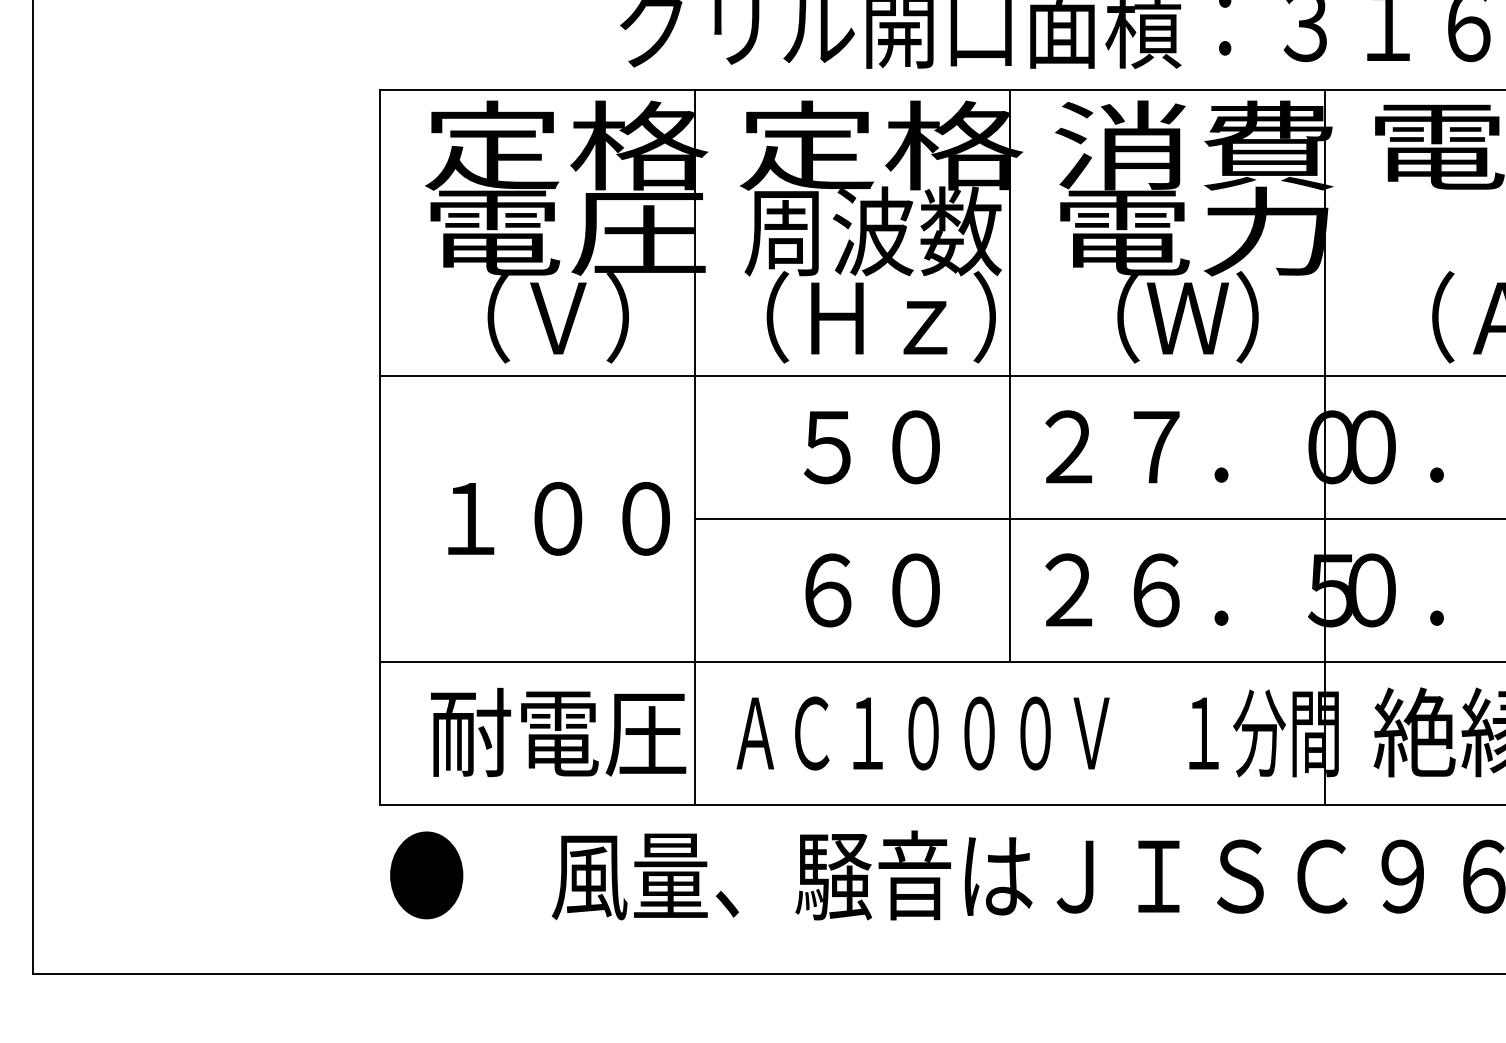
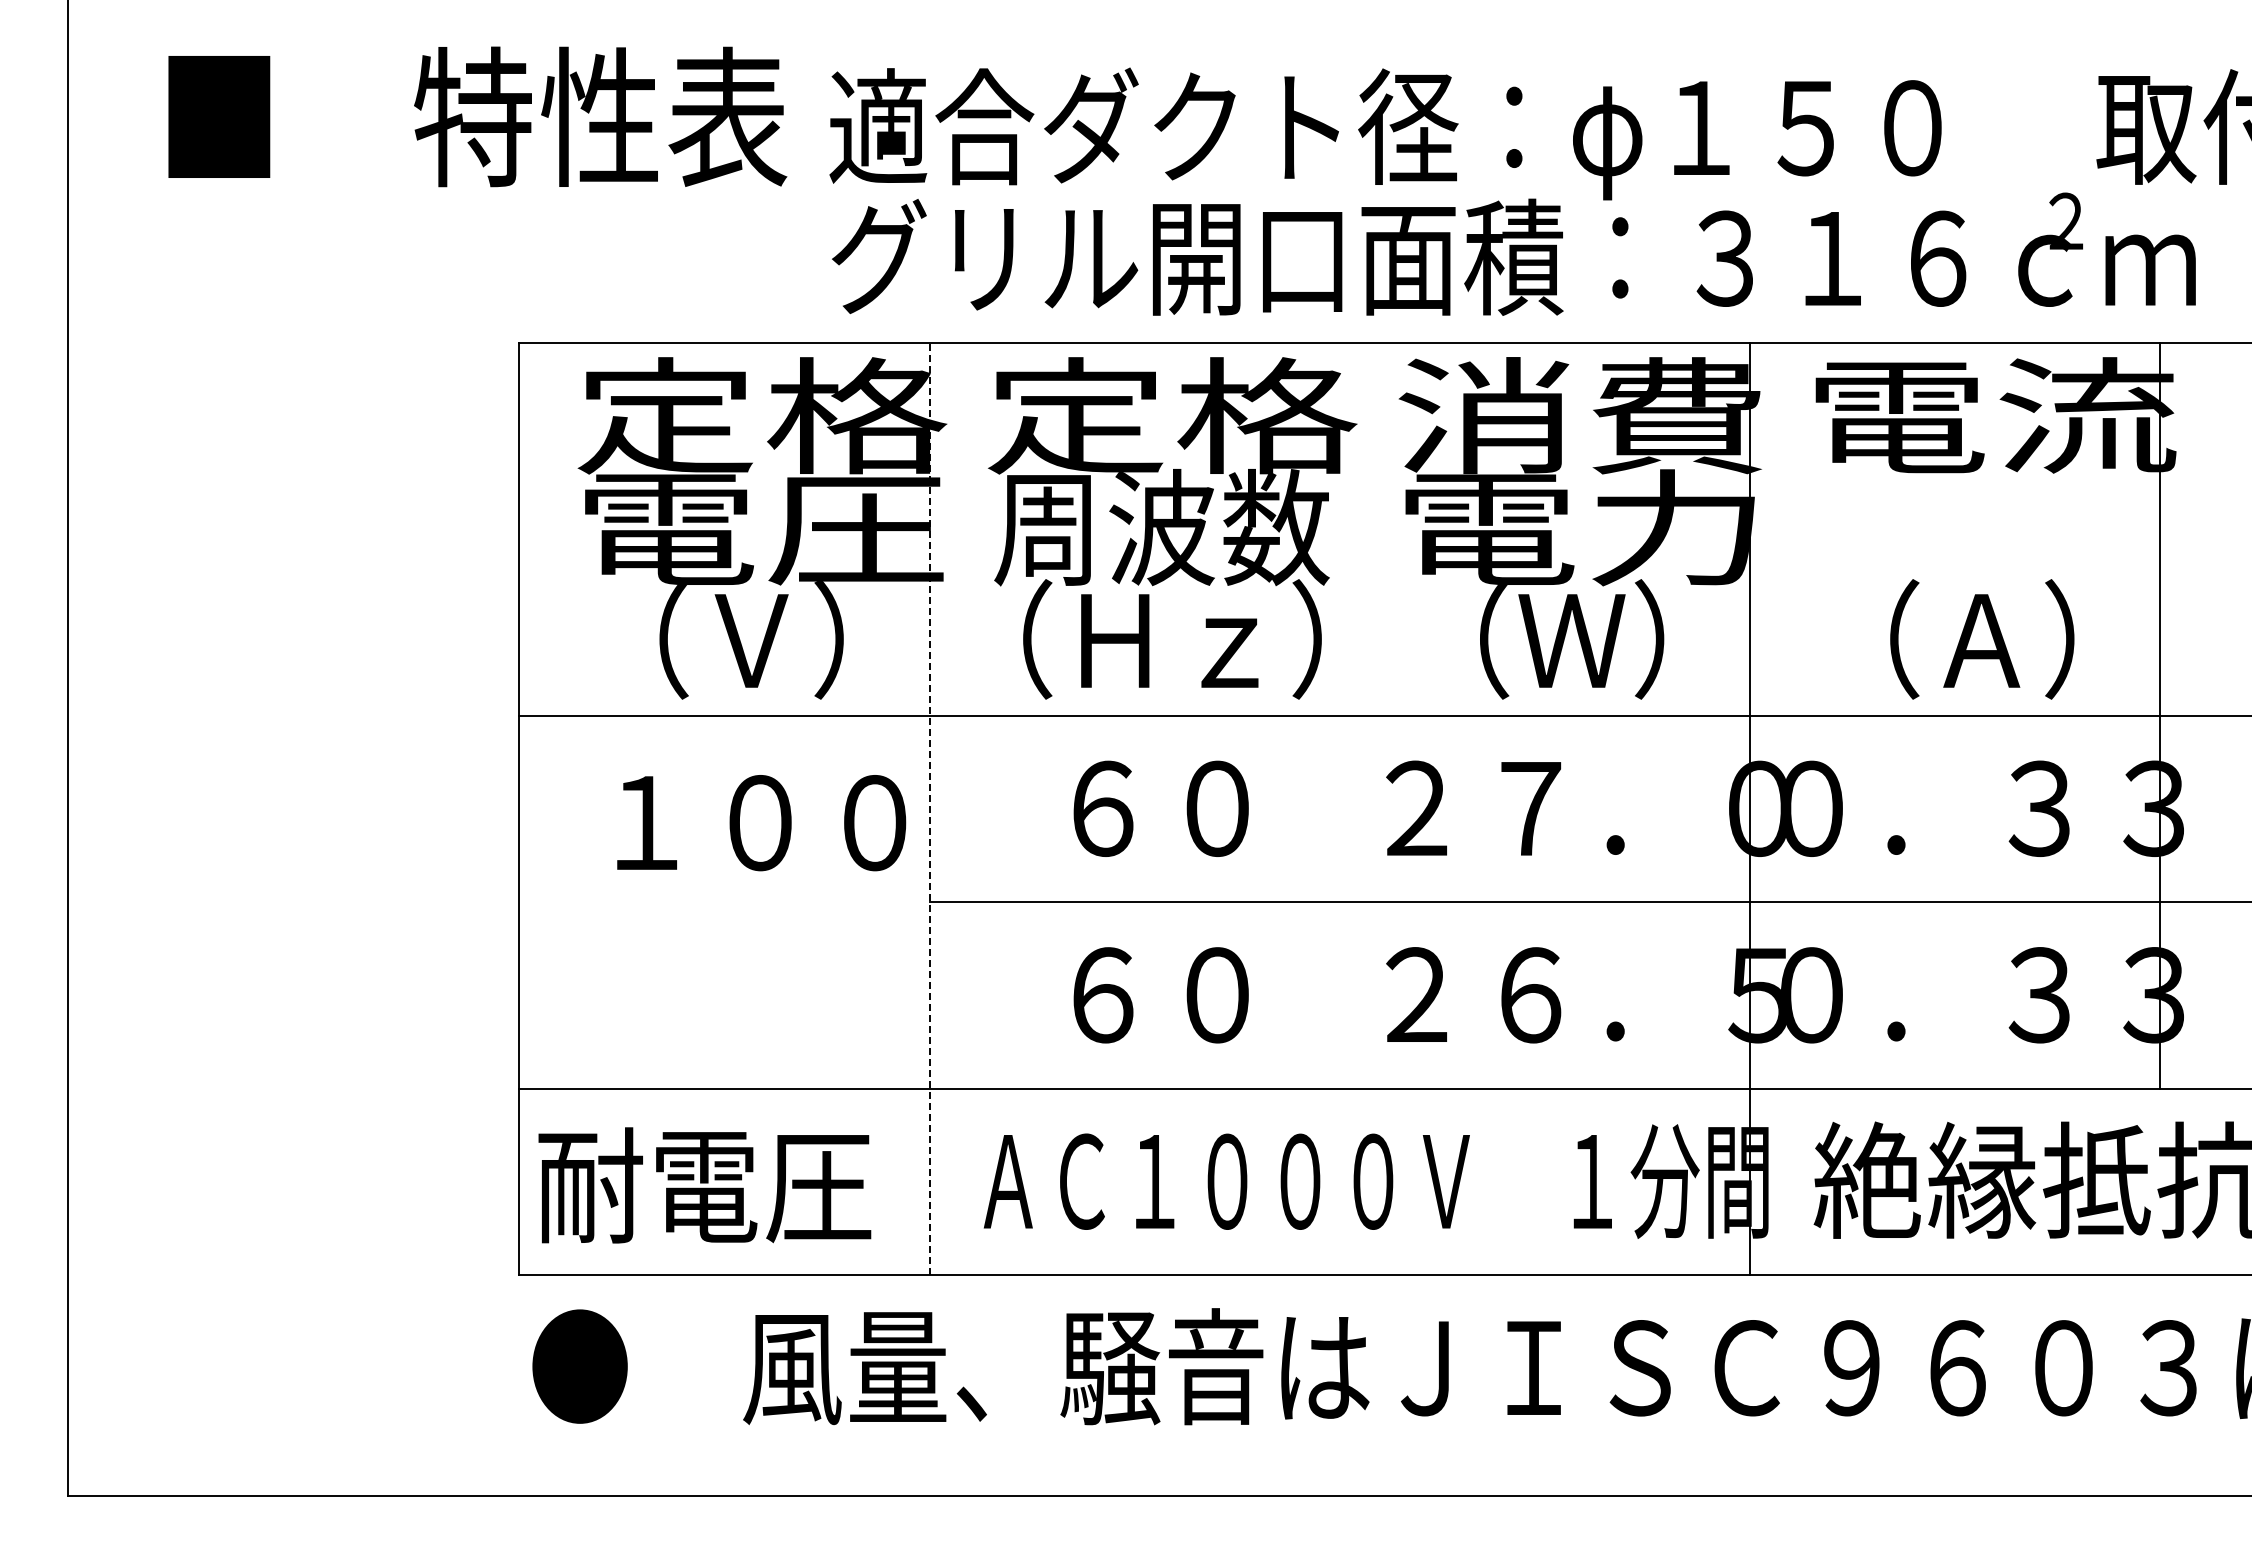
line: (1009, 375) -> (1339, 715), removed
line: (694, 447) -> (929, 808), solid -> dashed
text: (827, 447) -> (1102, 808), ５０ -> ６０
text: (559, 519) -> (761, 823), moved
text: (558, 732) -> (704, 1185), moved

